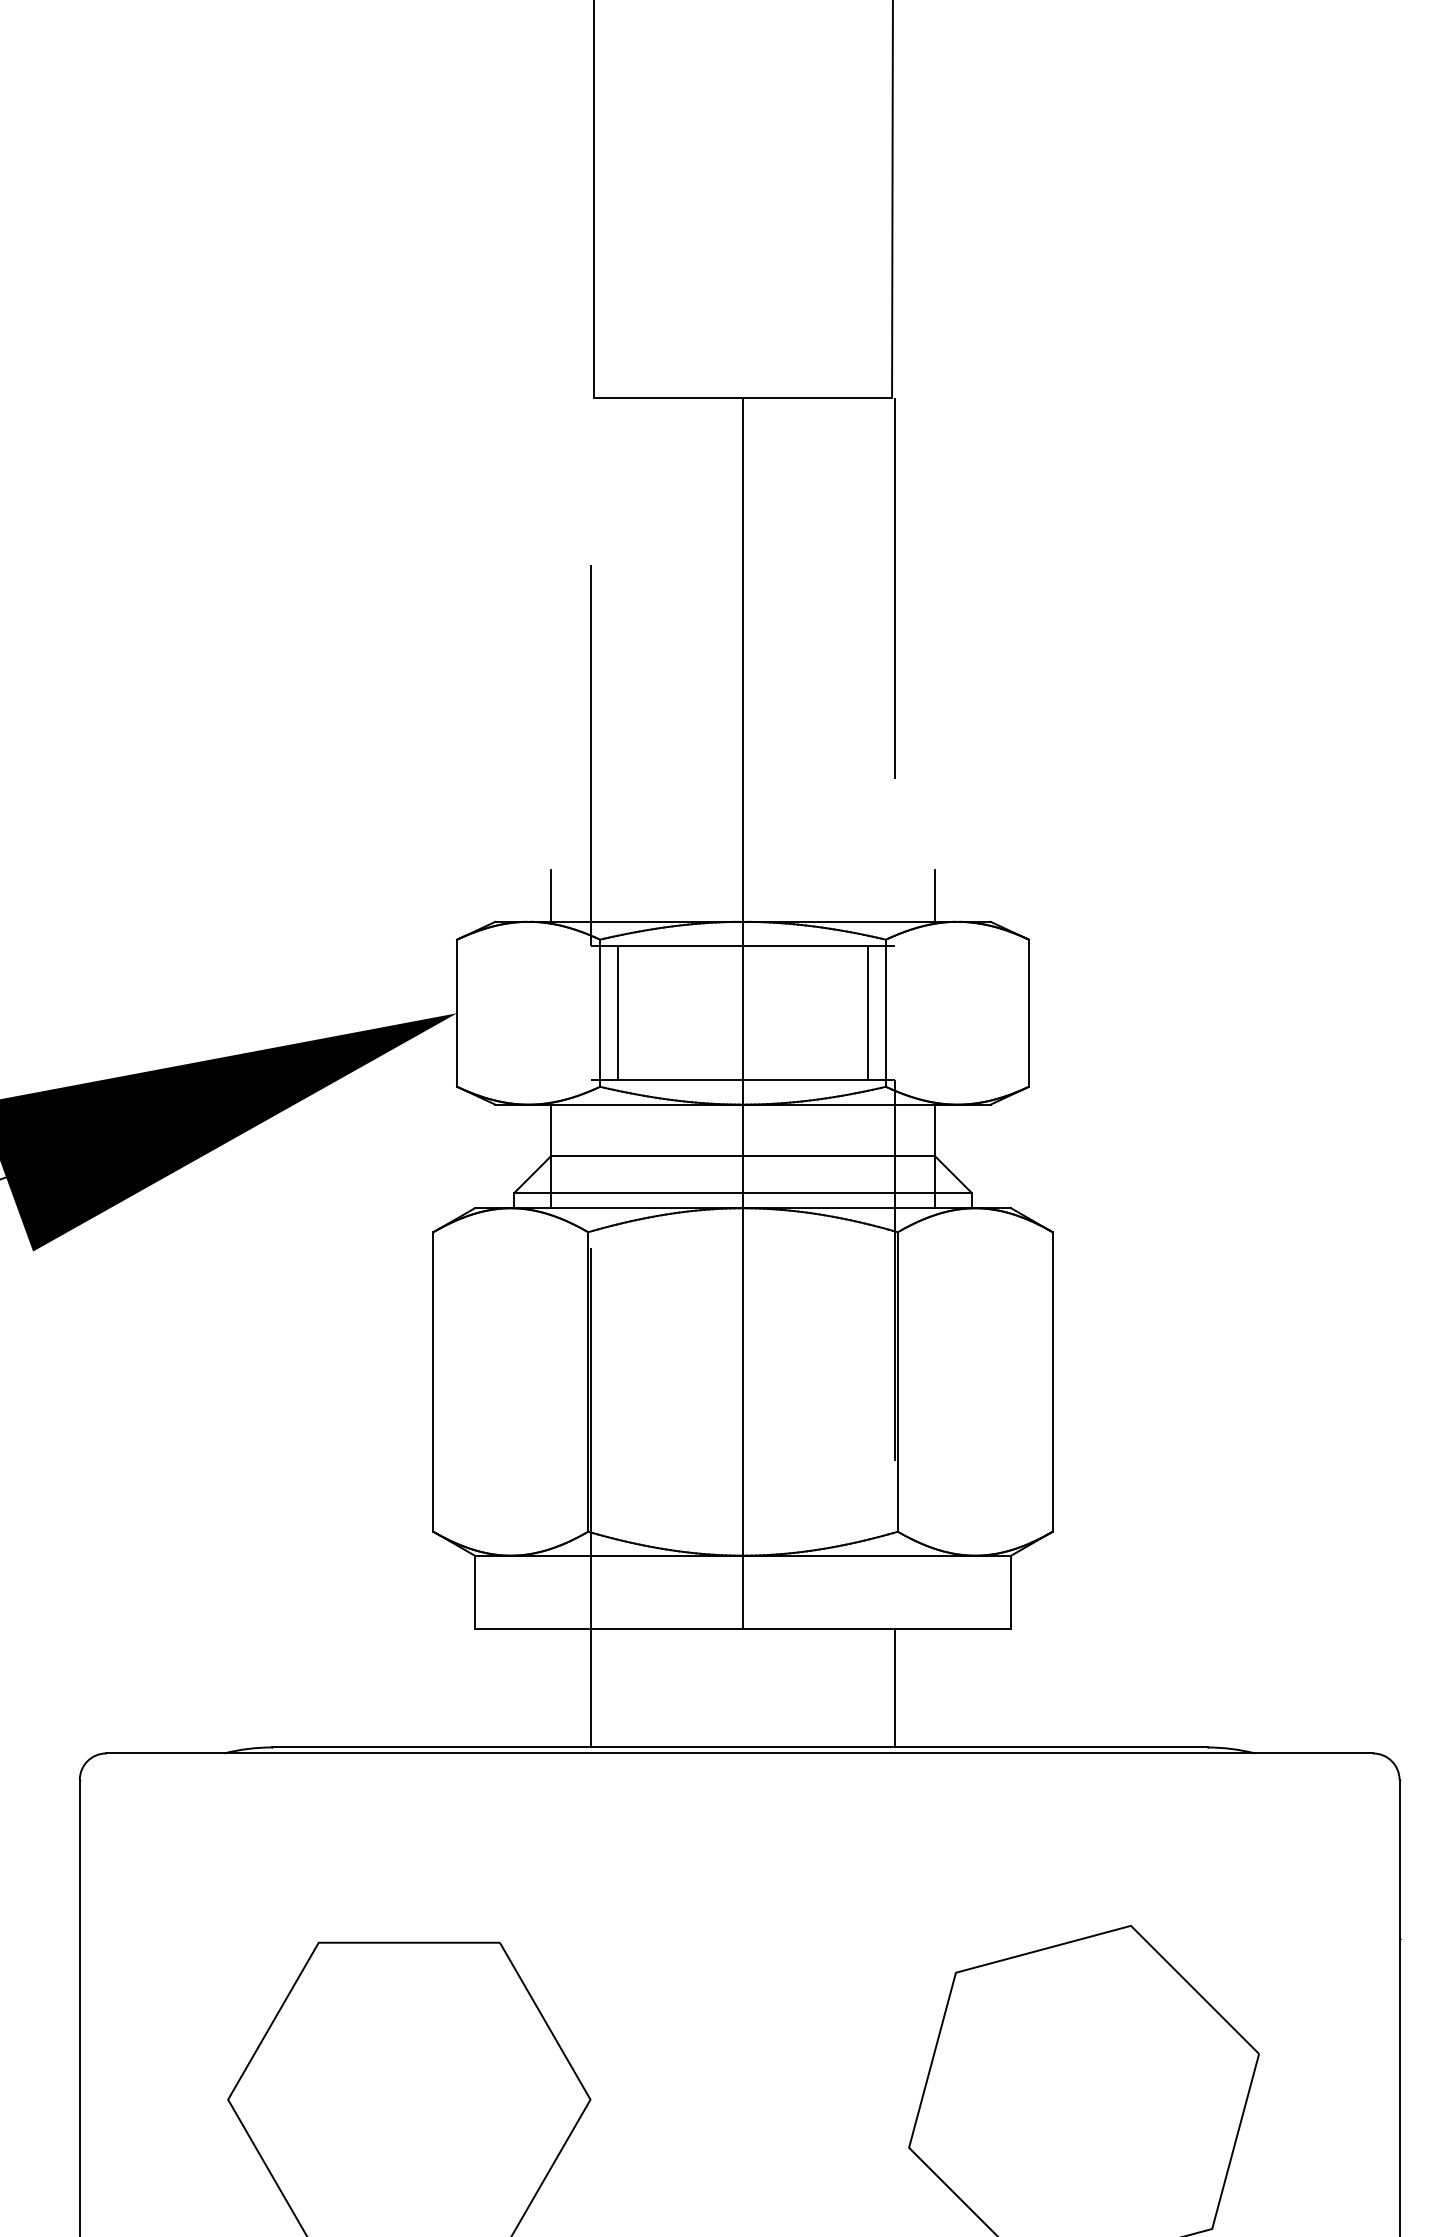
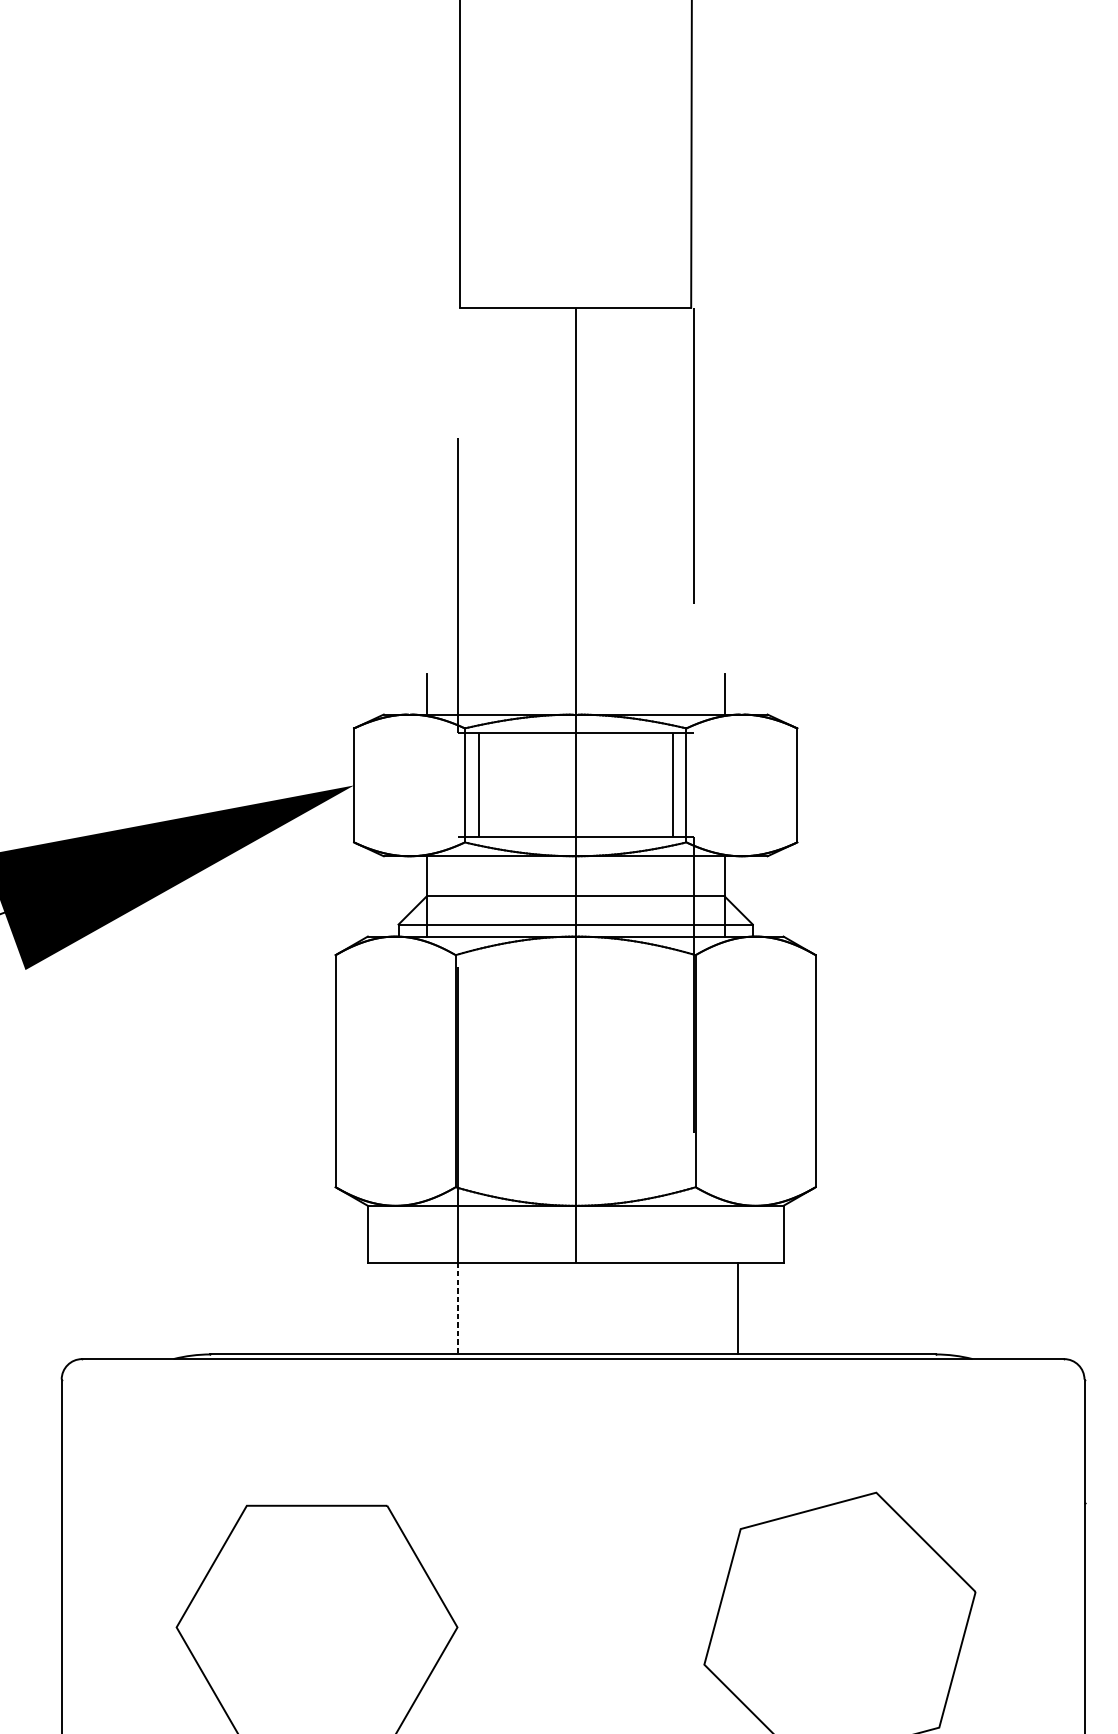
line: (895, 1687) -> (738, 1307), moved
line: (590, 1688) -> (457, 1308), solid -> dashed

